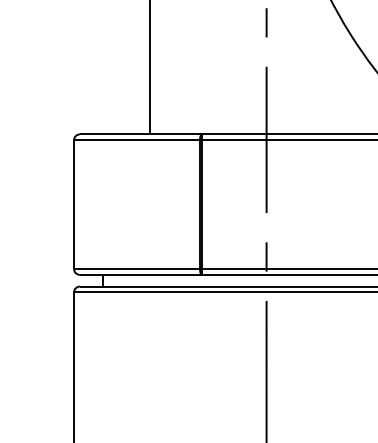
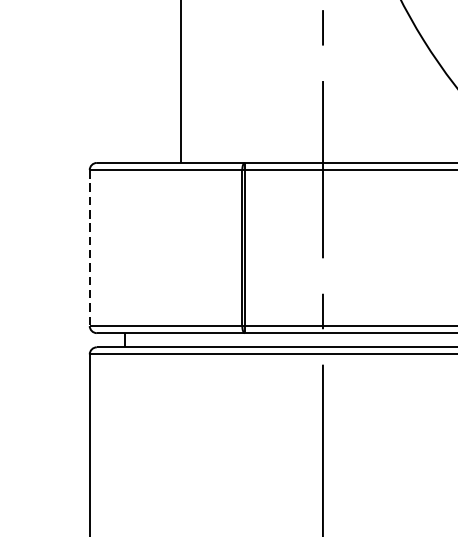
line: (74, 205) -> (90, 249), solid -> dashed

